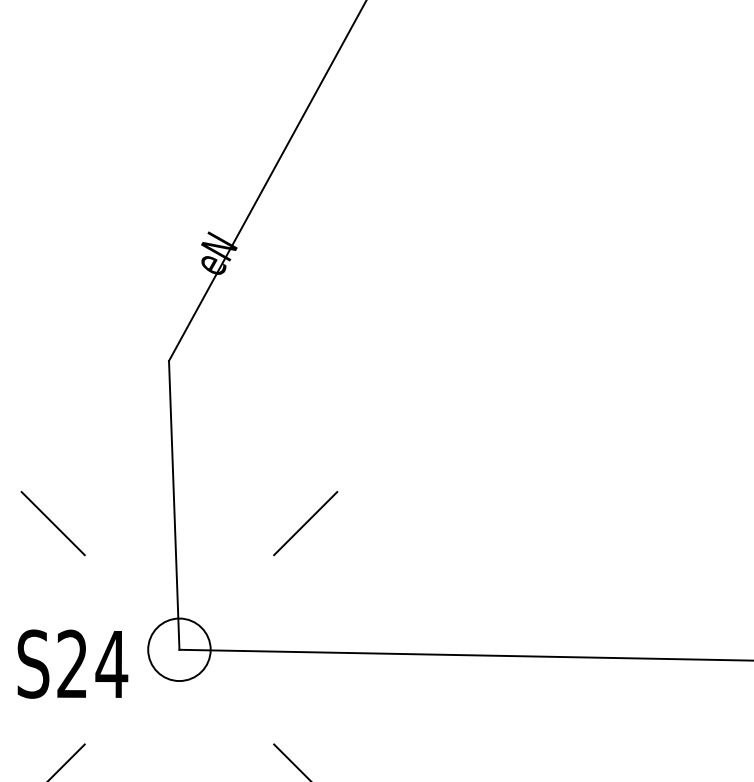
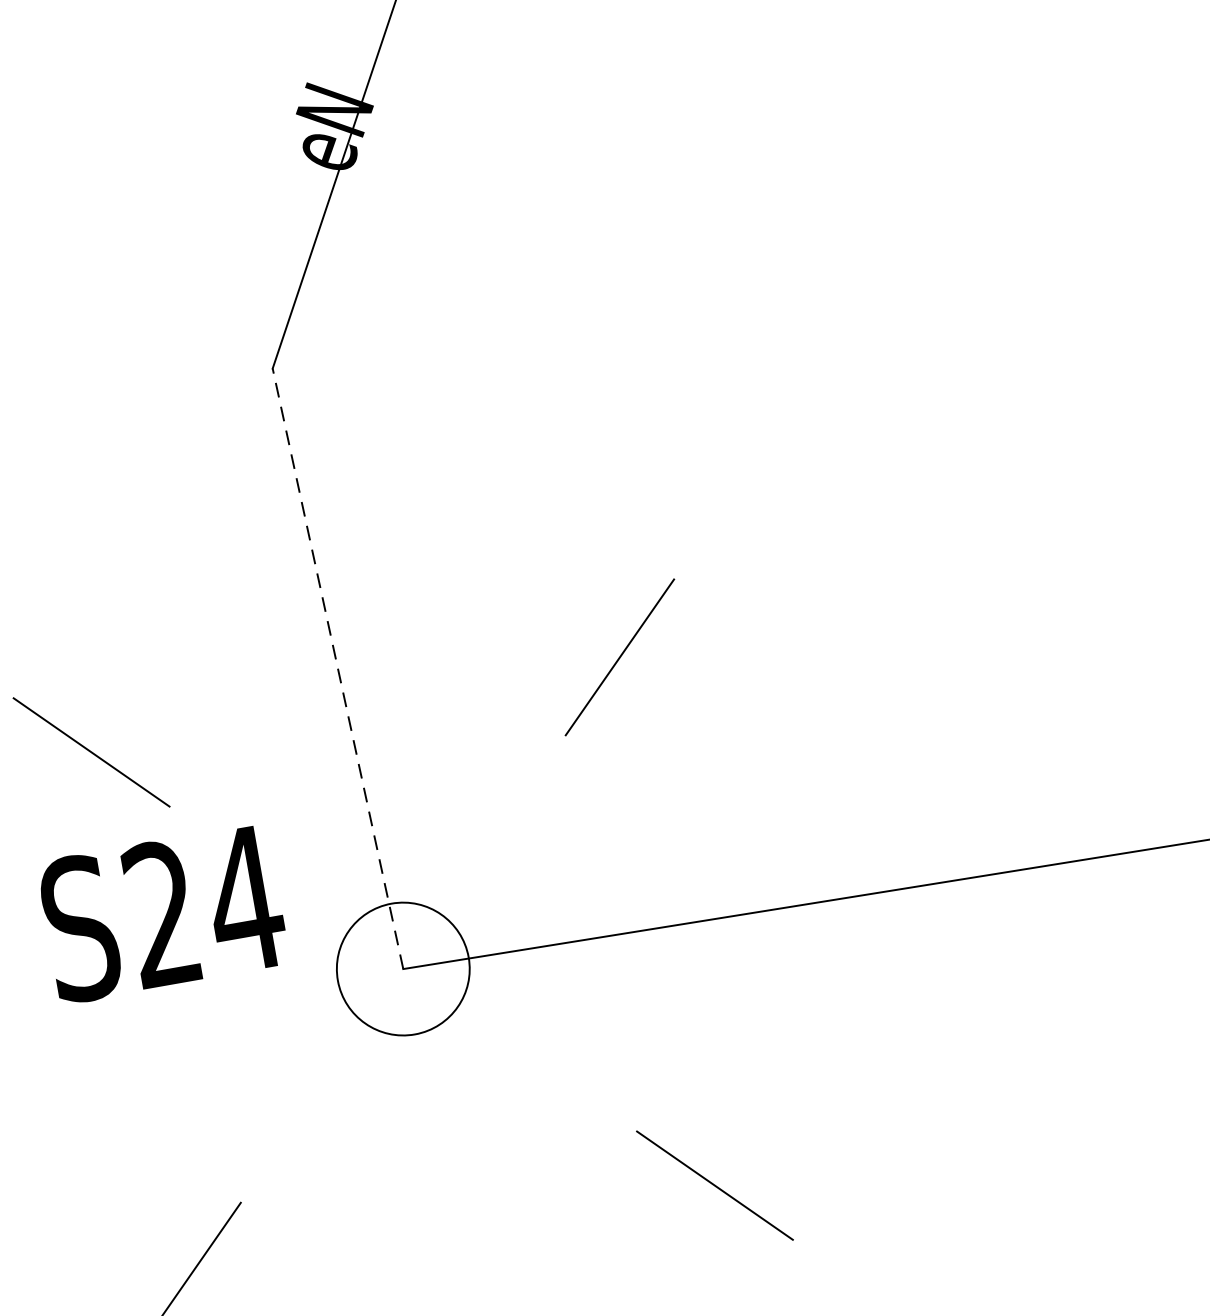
line: (174, 505) -> (338, 668), solid -> dashed
text: (72, 663) -> (162, 912), moved

